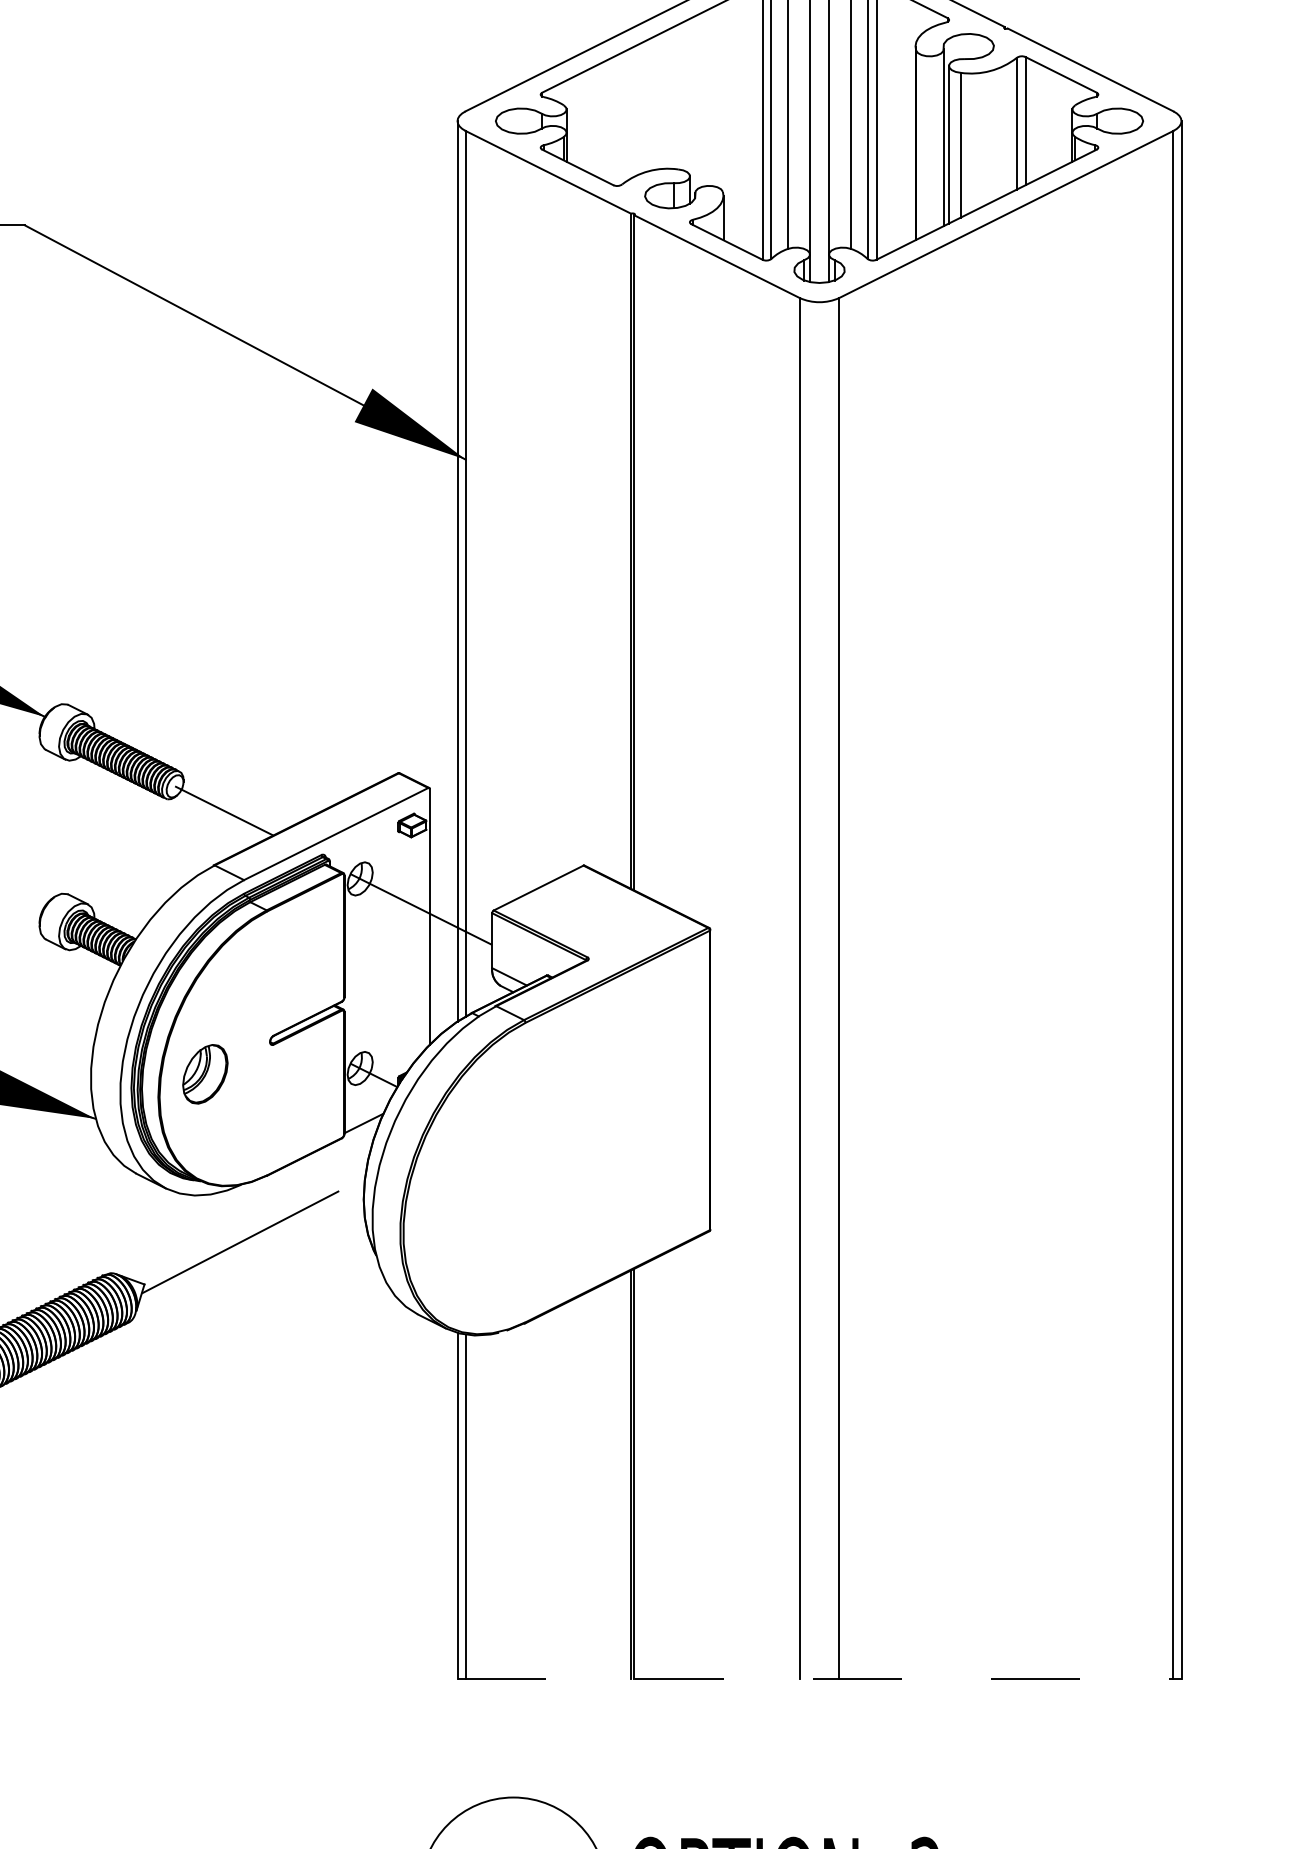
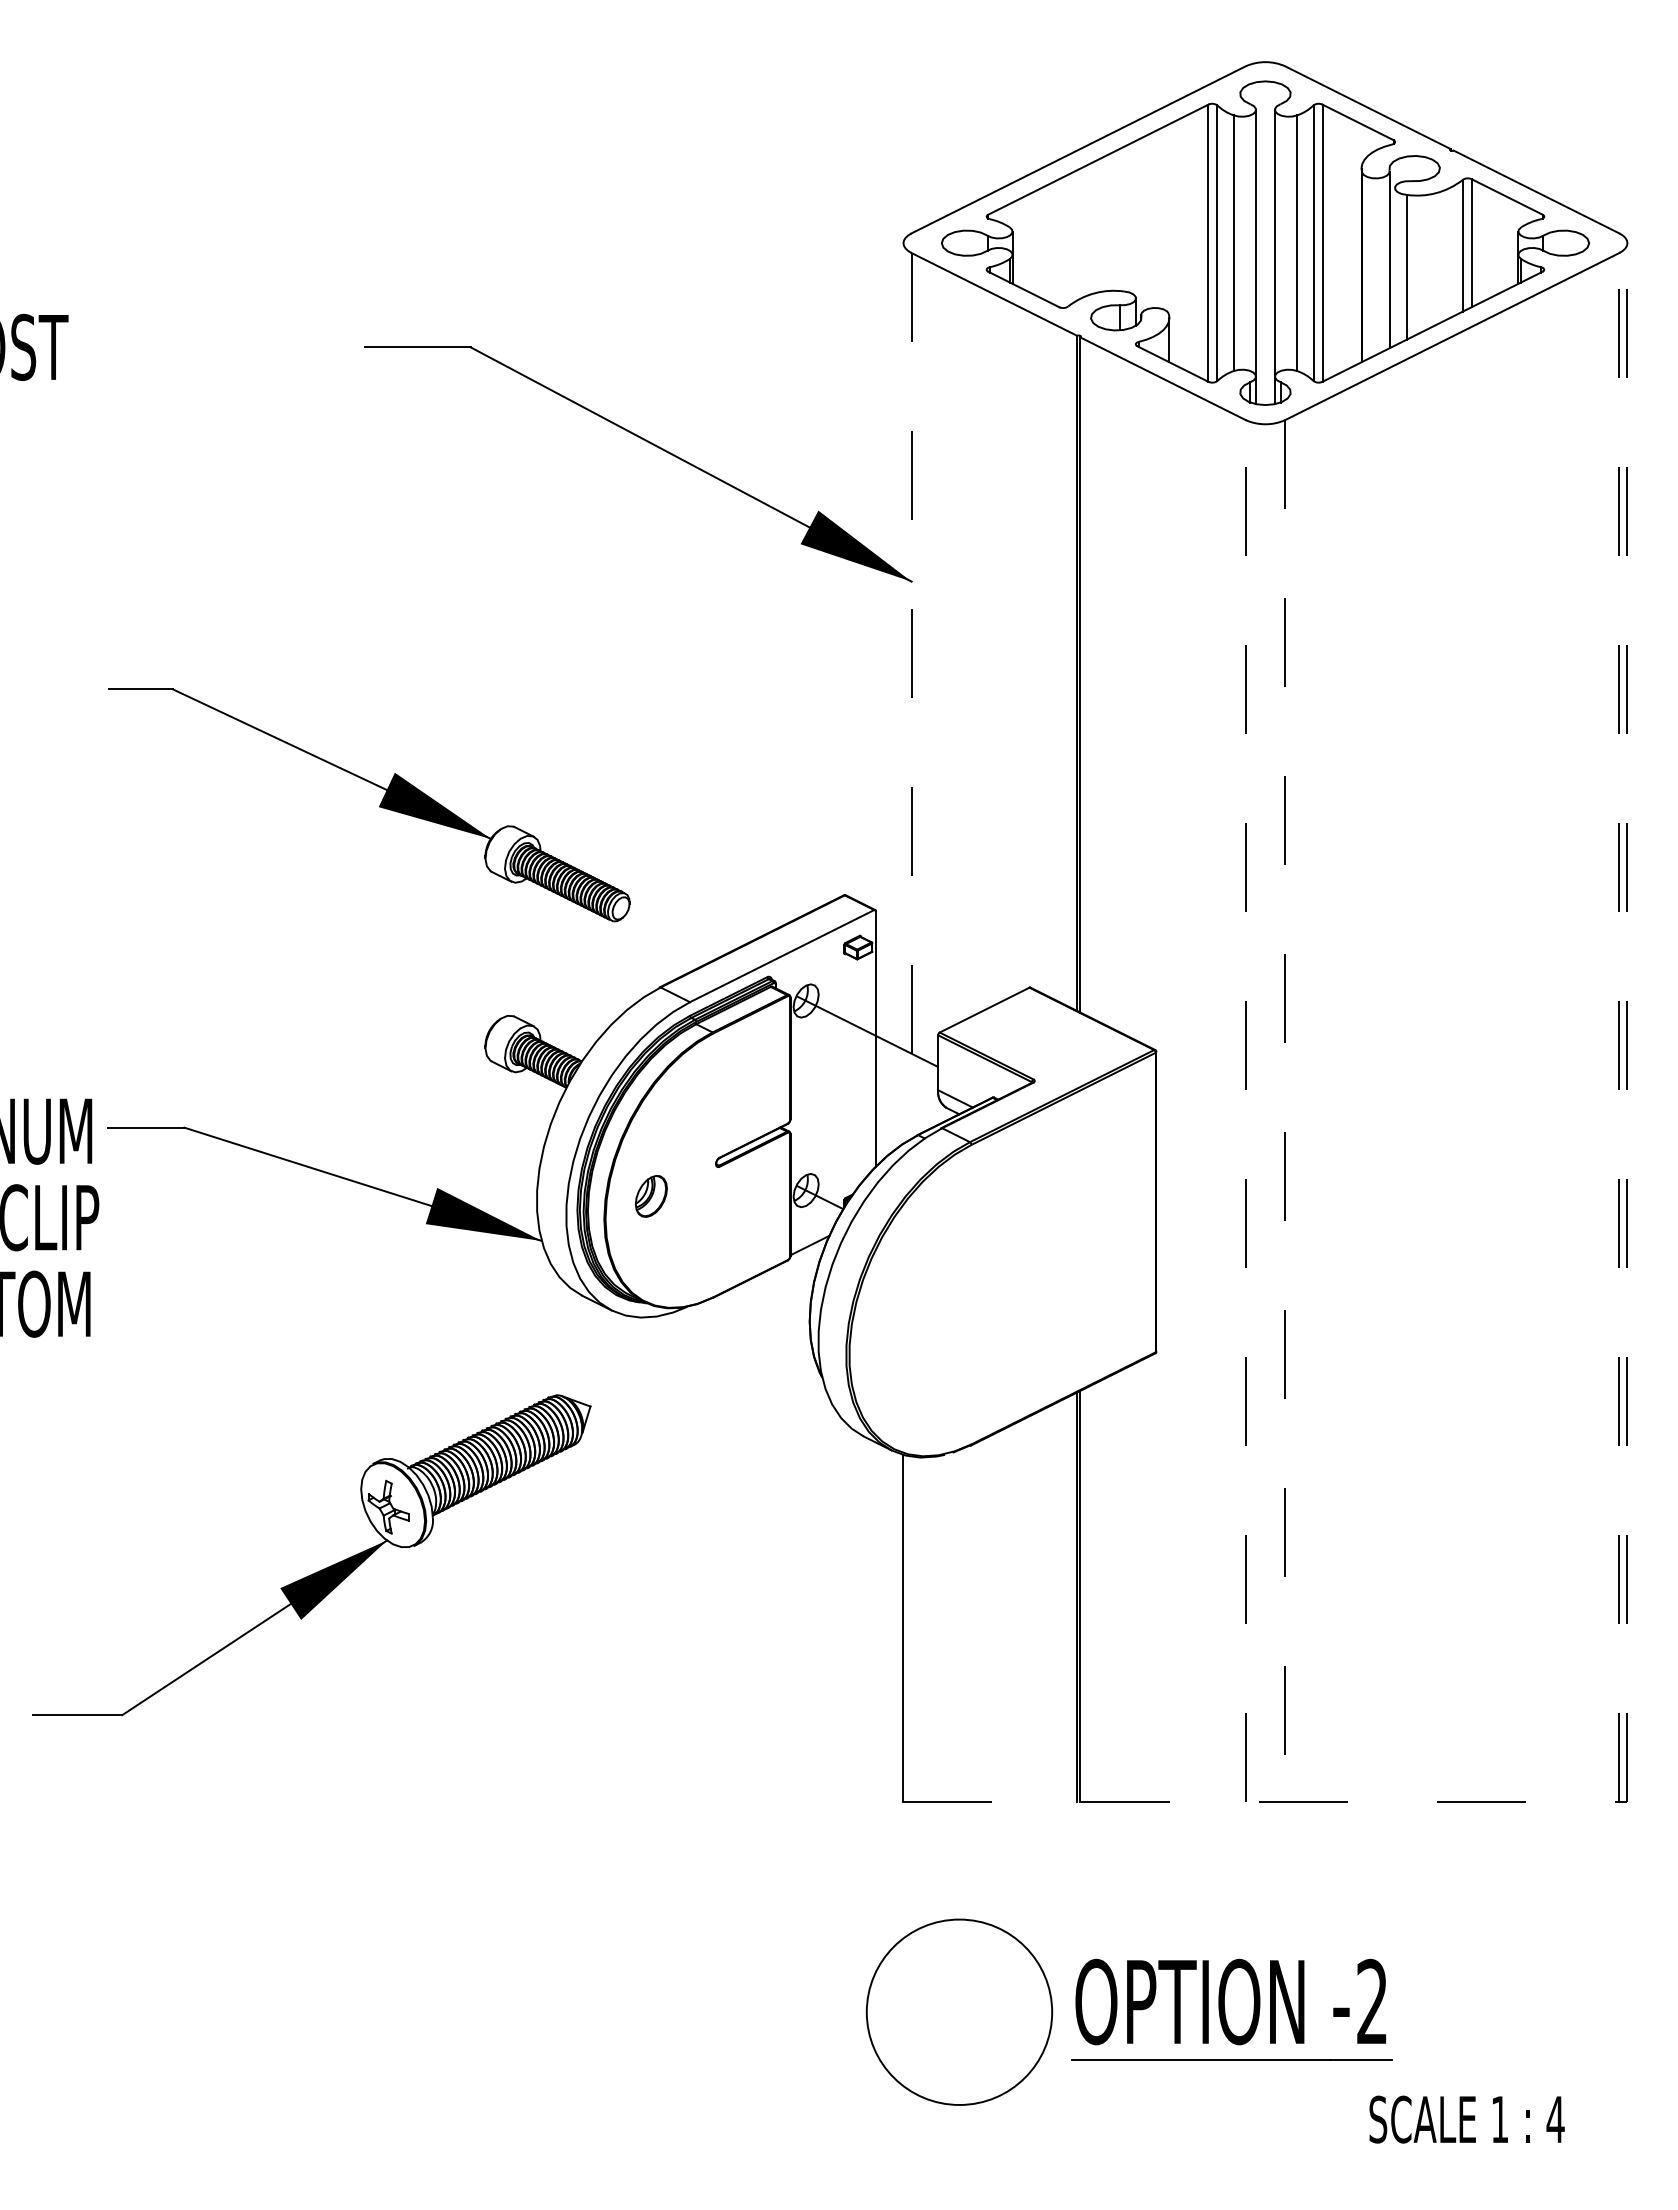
line: (948, 144) -> (1394, 266), removed
line: (457, 571) -> (903, 693), removed
line: (465, 573) -> (911, 695), solid -> dashed
line: (224, 810) -> (670, 932), removed
line: (1181, 899) -> (1627, 1021), solid -> dashed
line: (1173, 904) -> (1619, 1026), solid -> dashed
line: (799, 988) -> (1245, 1110), solid -> dashed
line: (839, 988) -> (1285, 1110), solid -> dashed
part: (205, 1074) -> (651, 1196), size x0.7
line: (253, 1235) -> (699, 1357), removed
line: (465, 1506) -> (911, 1628), removed

